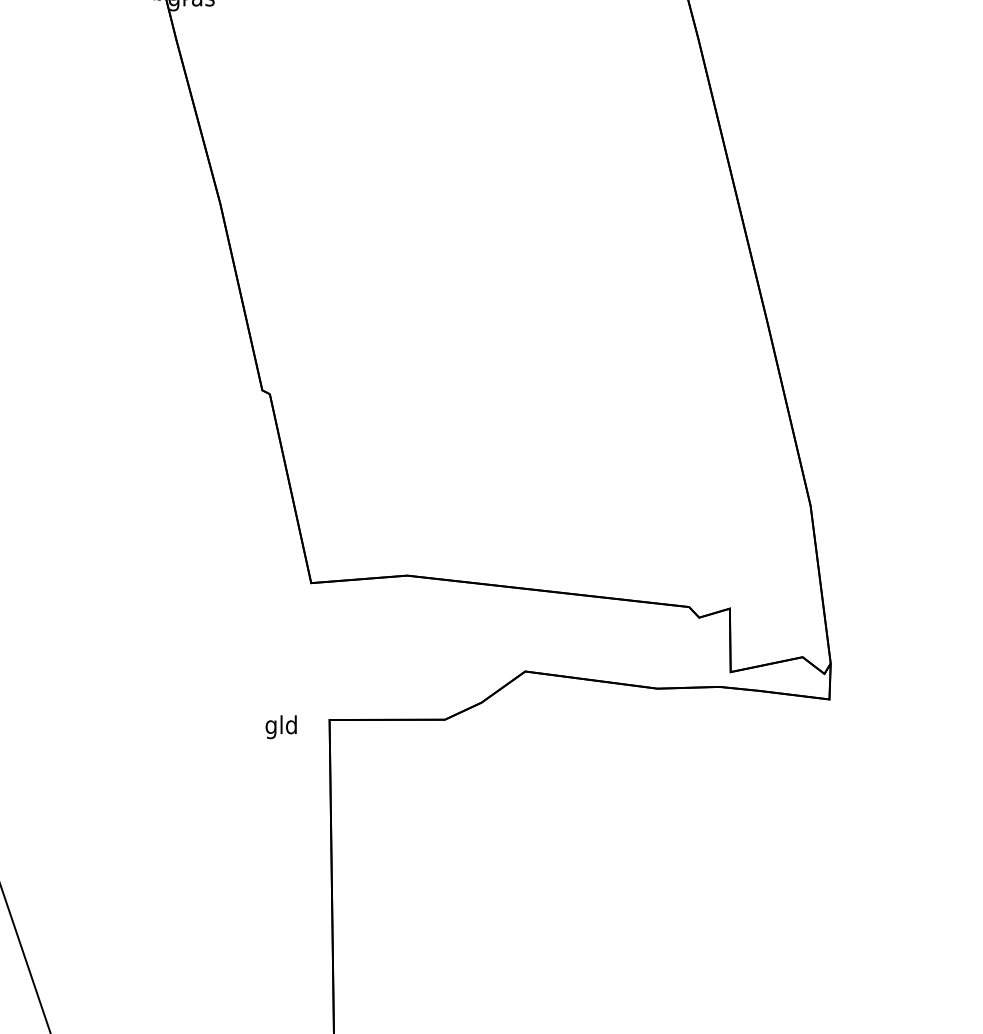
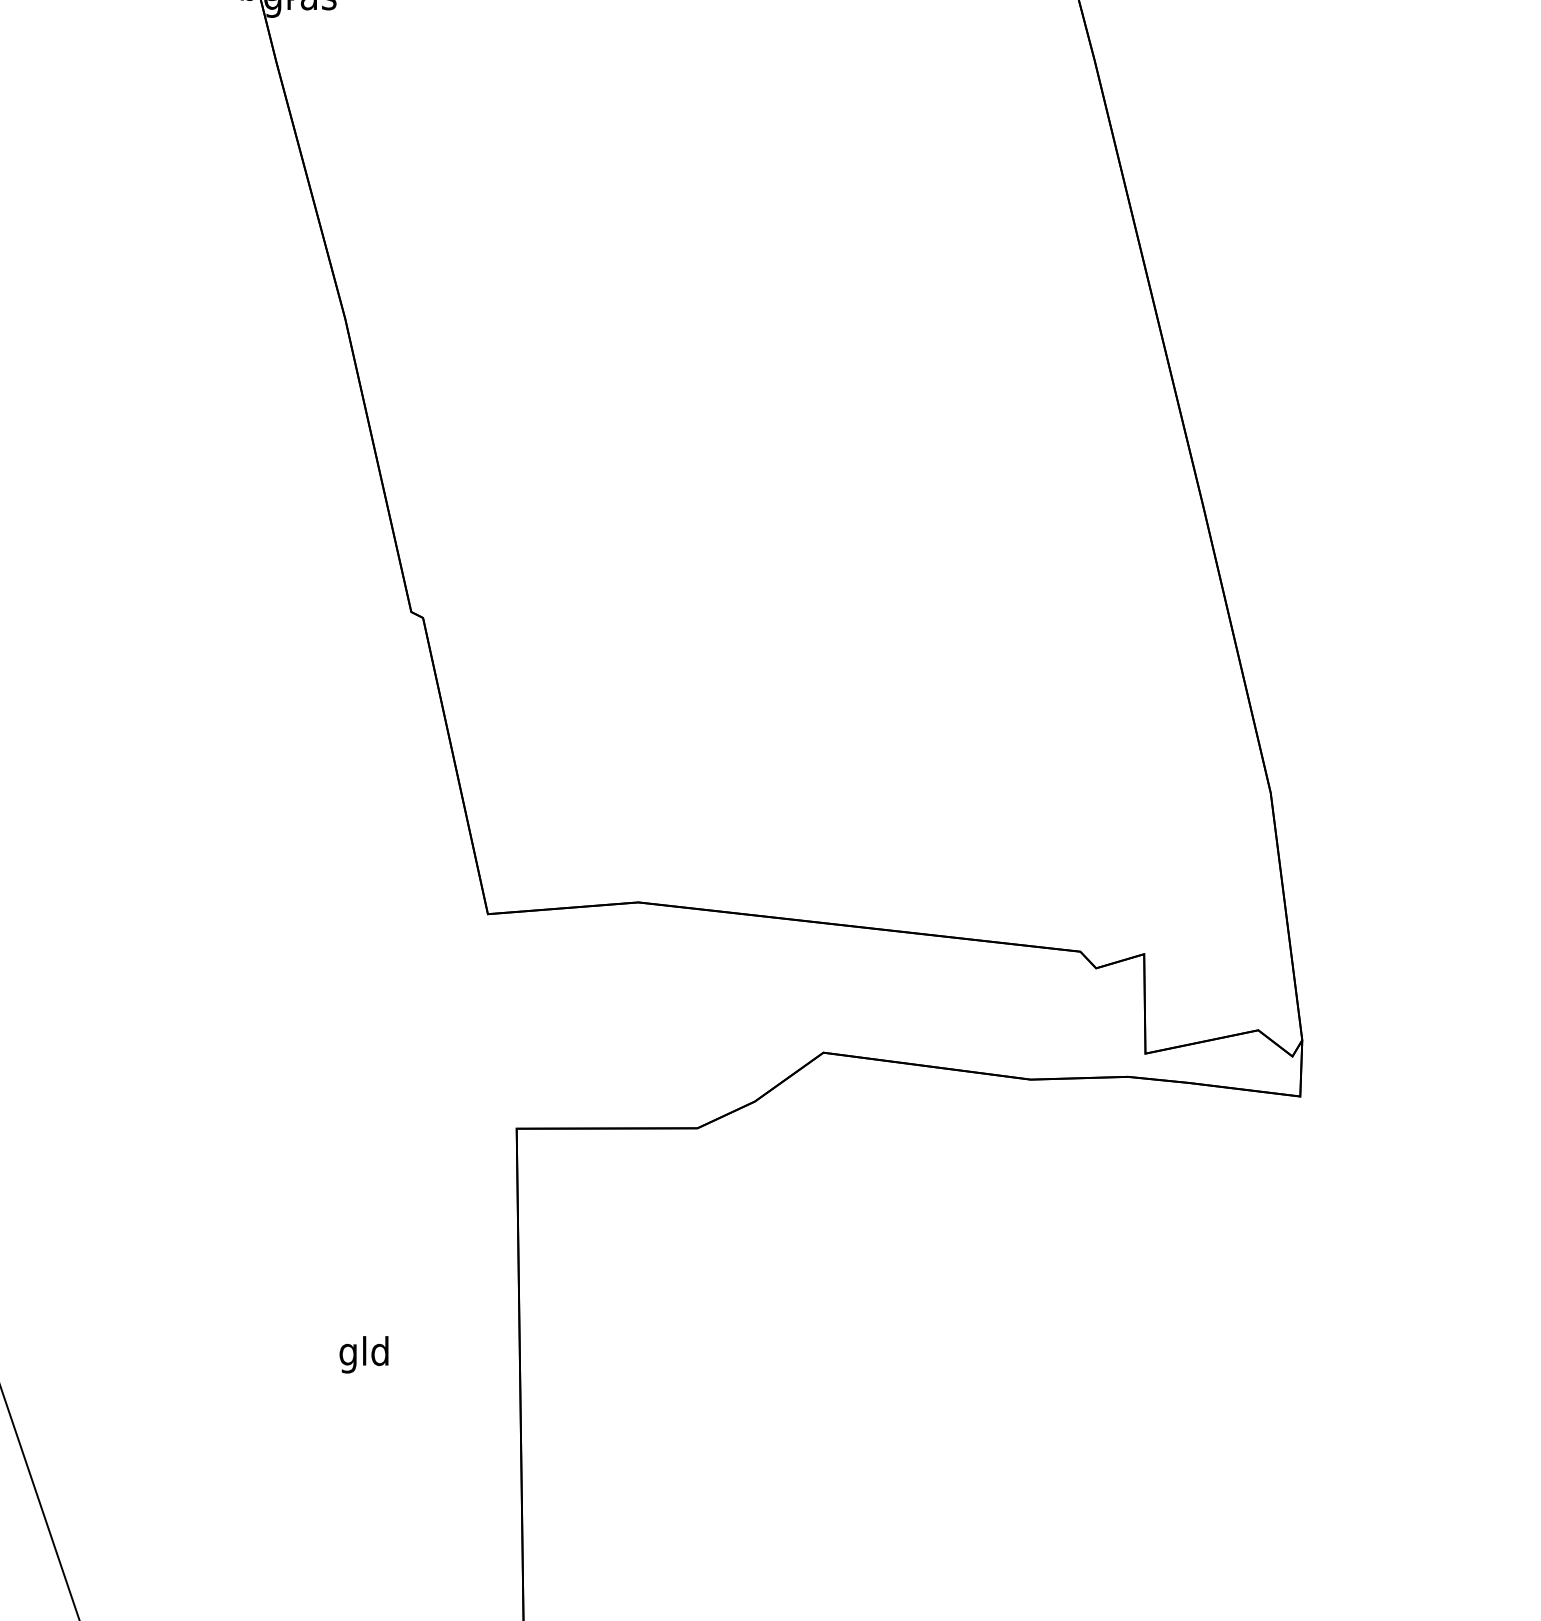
text: (280, 727) -> (362, 1355), moved

